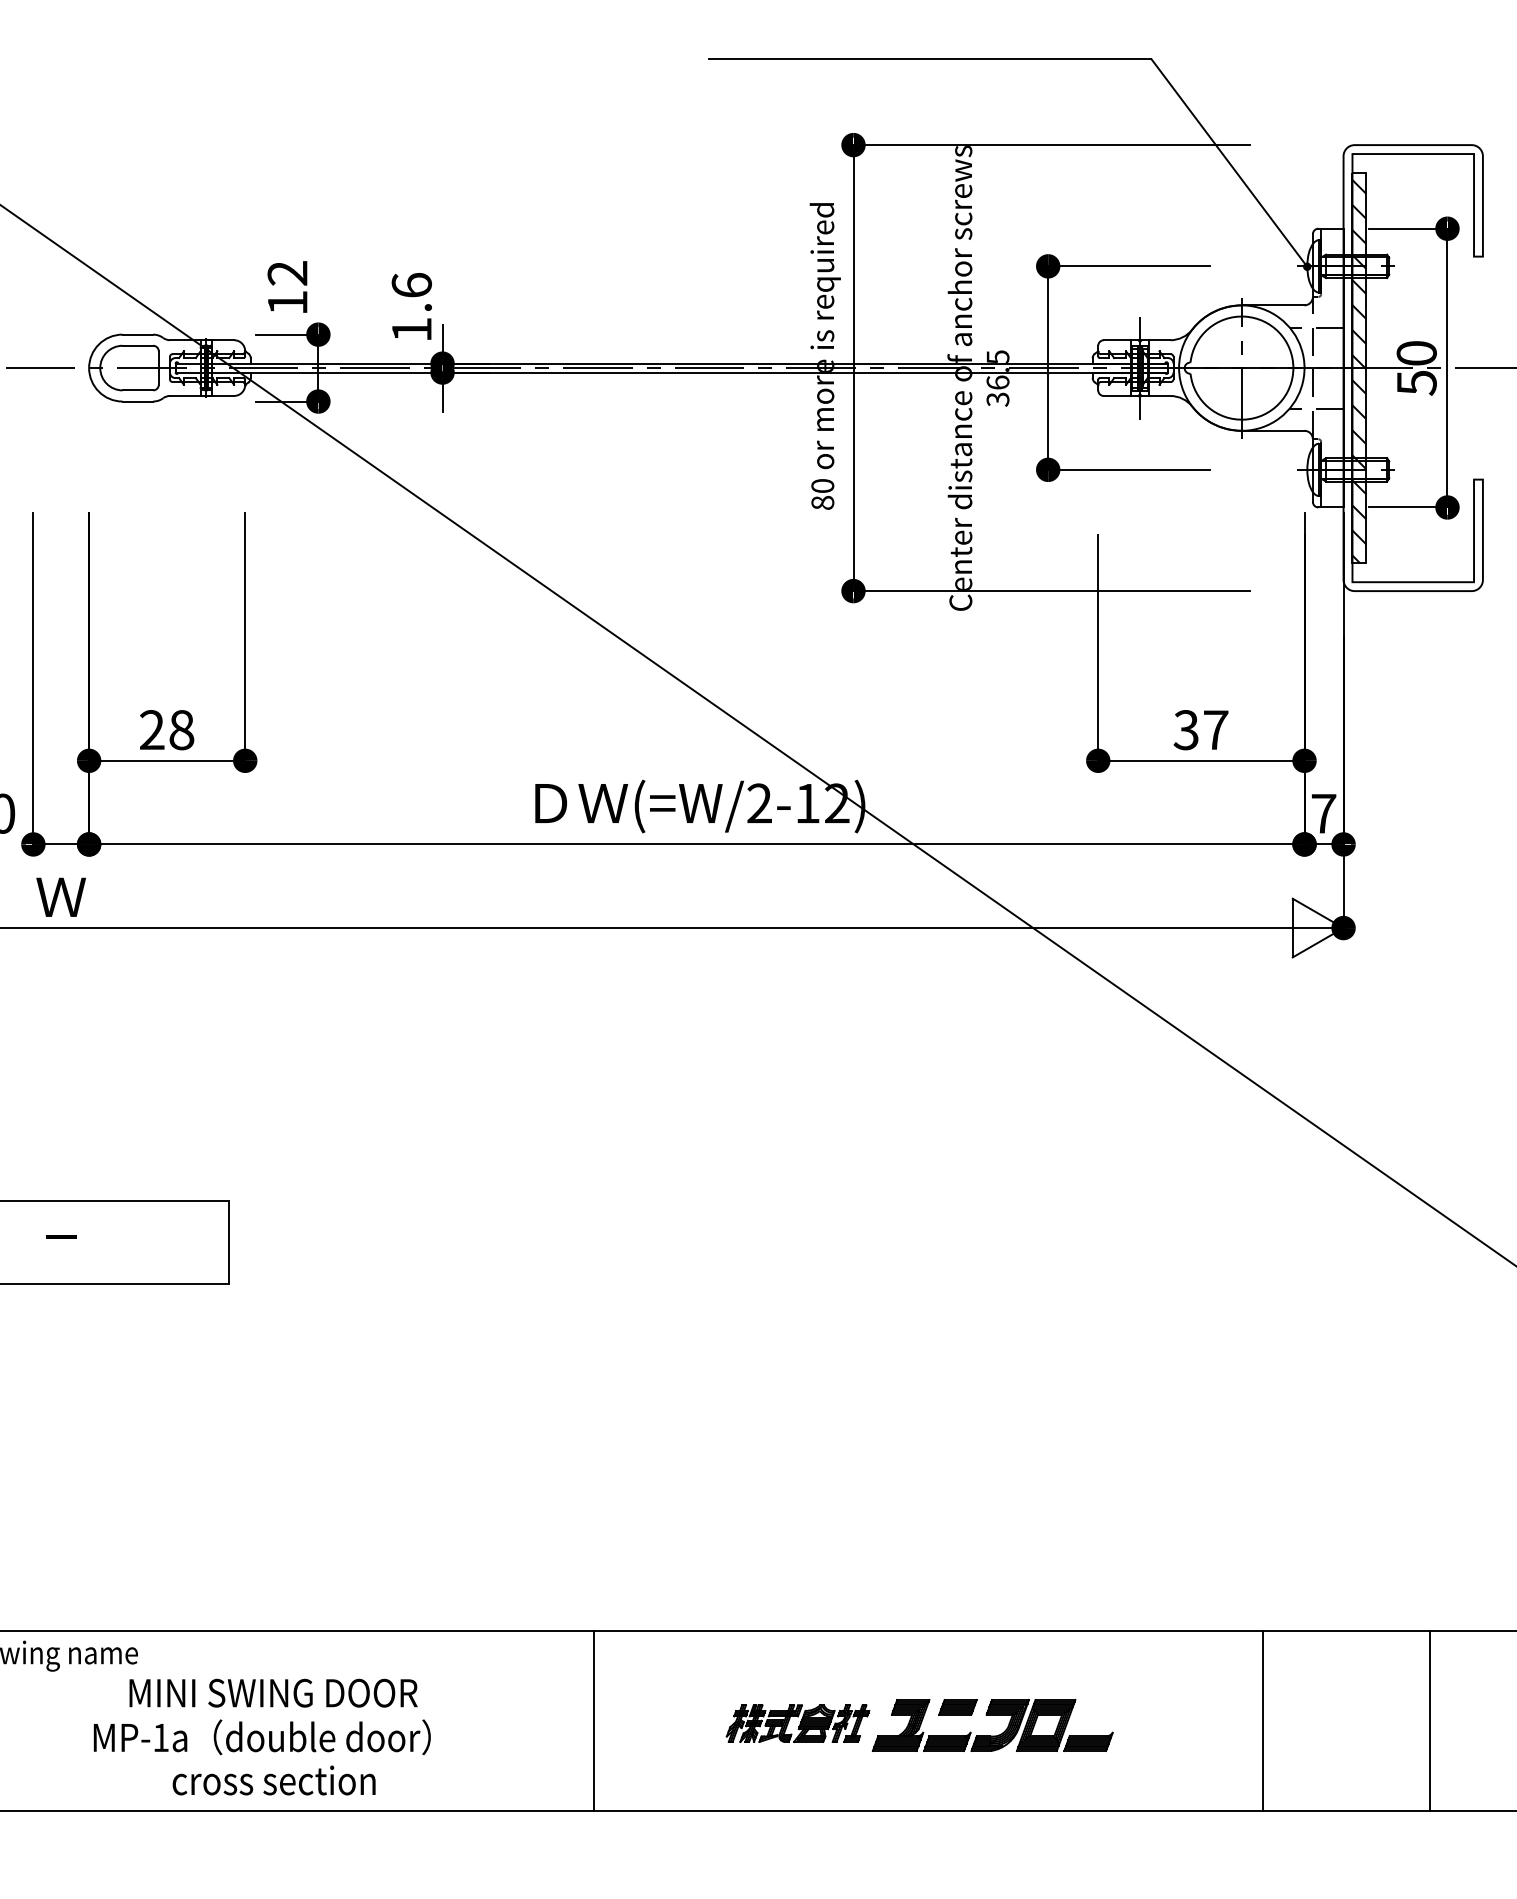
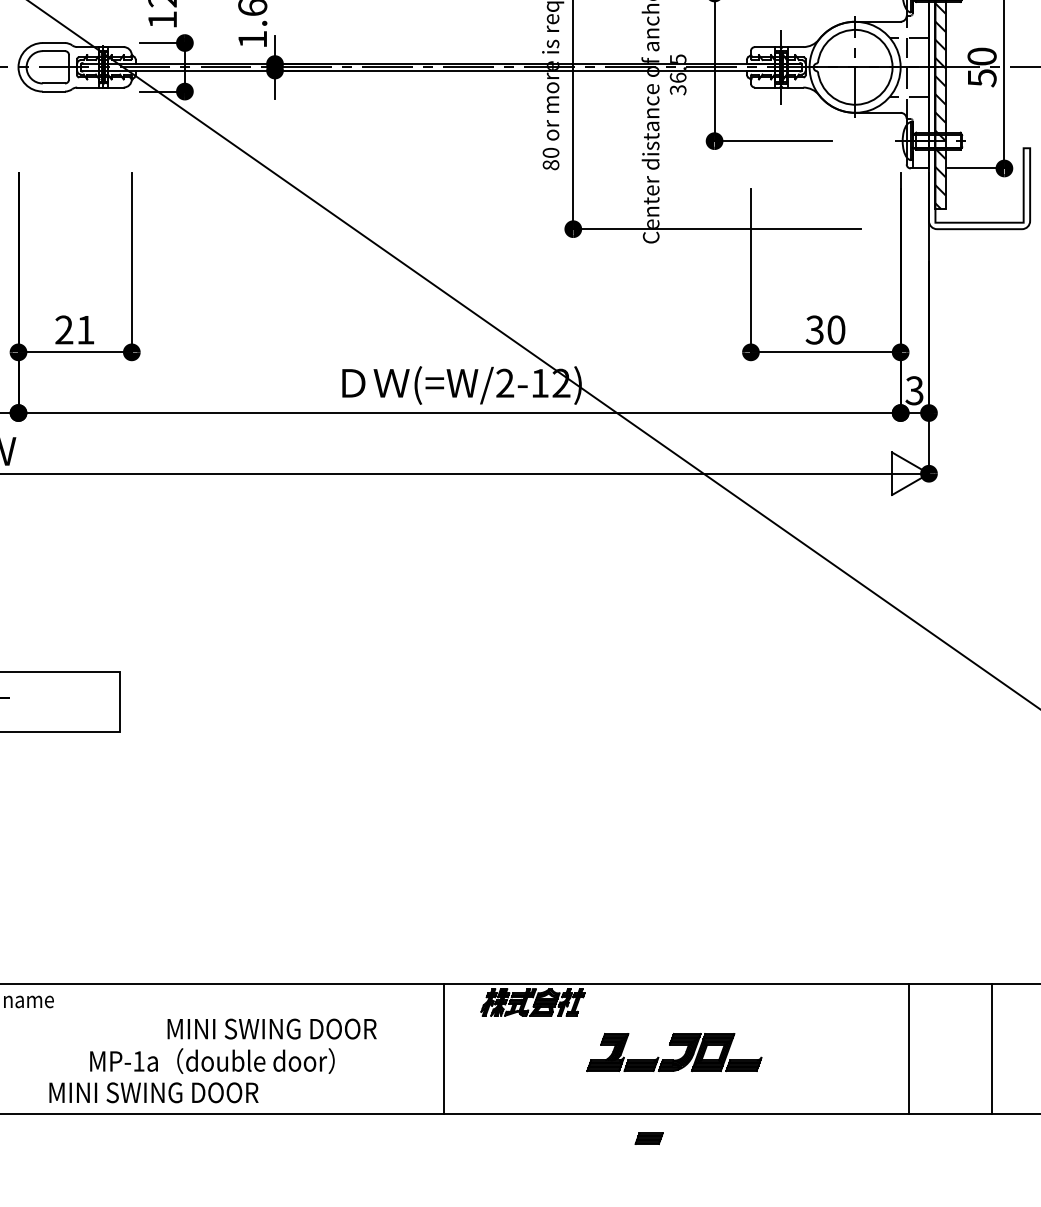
text: (181, 730) -> (85, 330), 28 -> 21
text: (1216, 730) -> (836, 330), 37 -> 30
text: (1323, 813) -> (914, 390), 7 -> 3
text: (273, 1692) -> (272, 1028), moved
part: (957, 1707) -> (648, 1138), moved
line: (593, 1720) -> (444, 1048), moved
line: (1262, 1720) -> (909, 1048), moved
part: (797, 1723) -> (532, 1002), moved
text: (261, 1737) -> (211, 1061), moved
text: (275, 1780) -> (153, 1092), cross section -> MINI SWING DOOR

